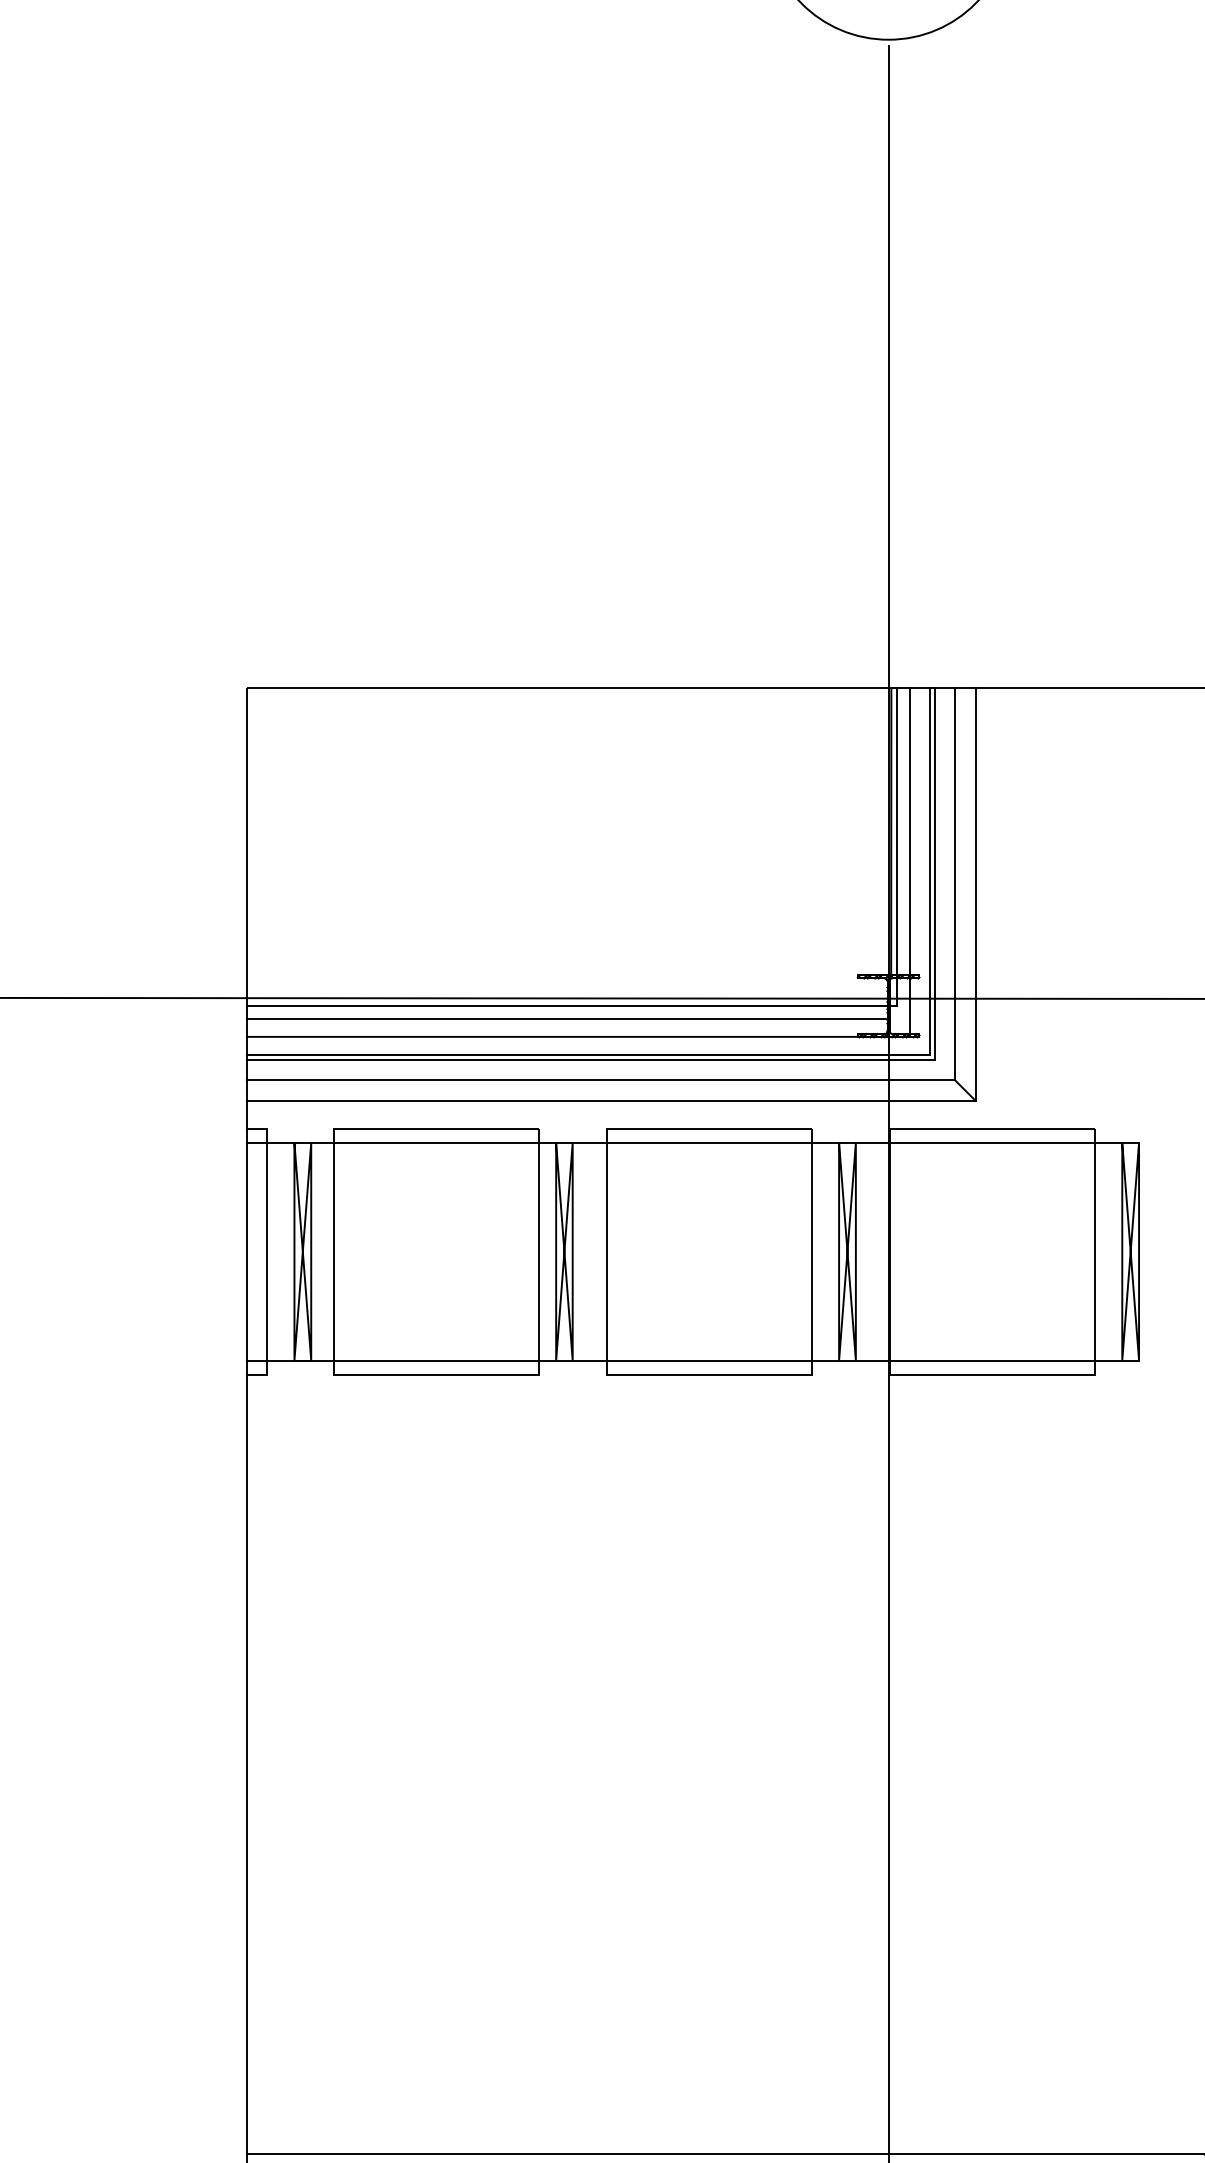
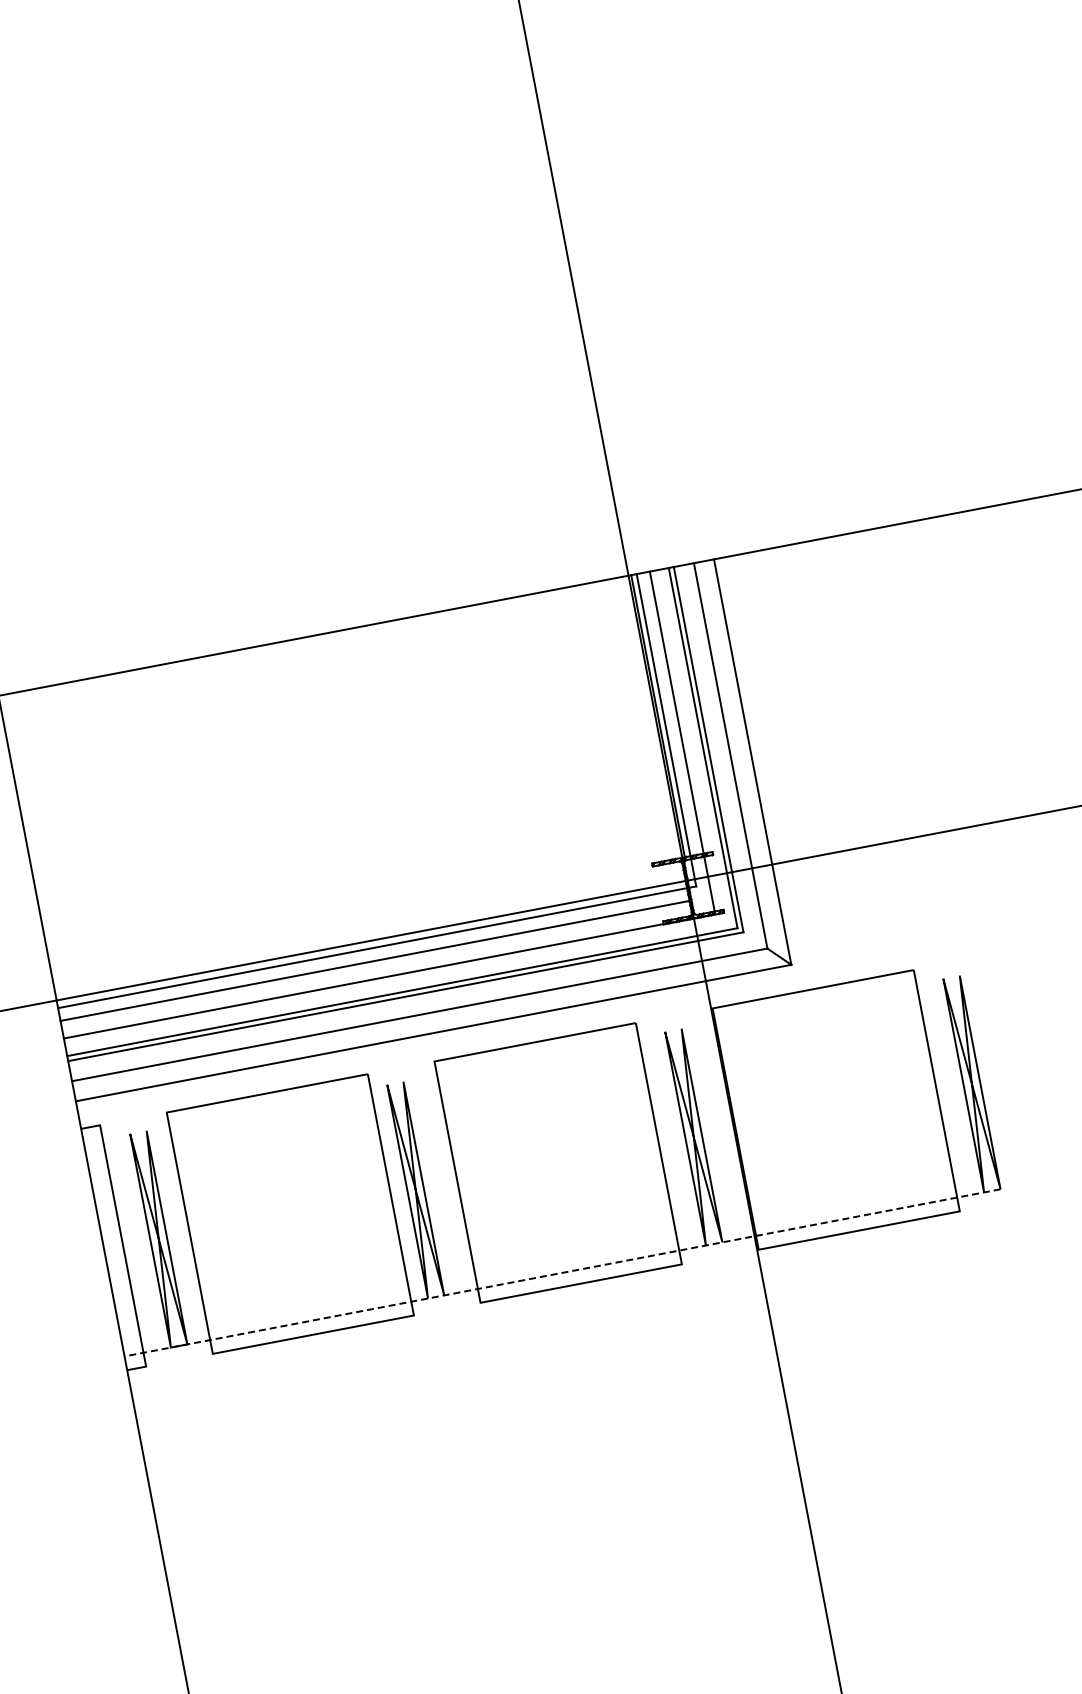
line: (693, 1142) -> (522, 1058), removed
line: (693, 1360) -> (562, 1272), solid -> dashed

